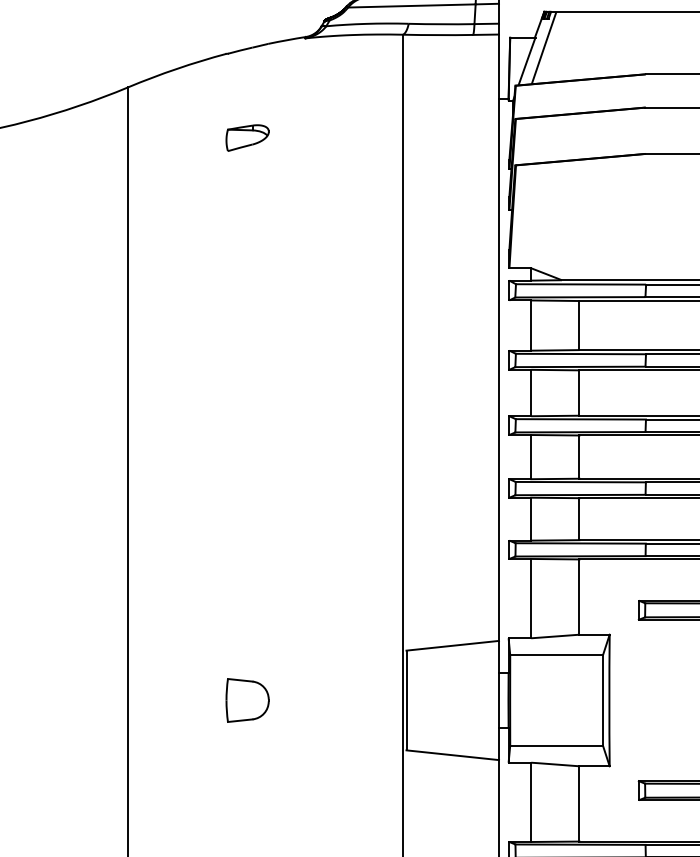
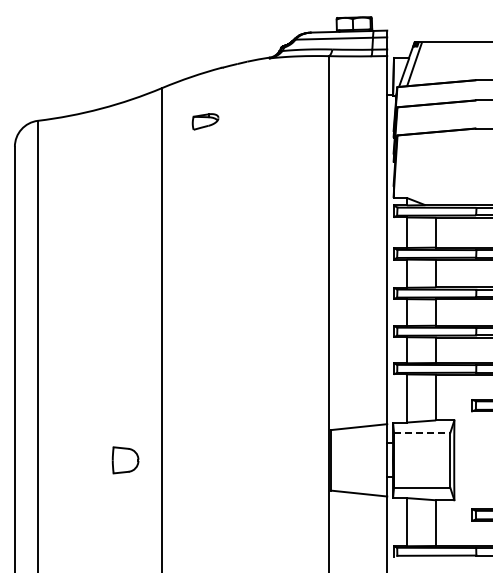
part: (247, 137) -> (205, 121), moved
line: (557, 654) -> (422, 432), solid -> dashed
part: (247, 700) -> (125, 460), moved

